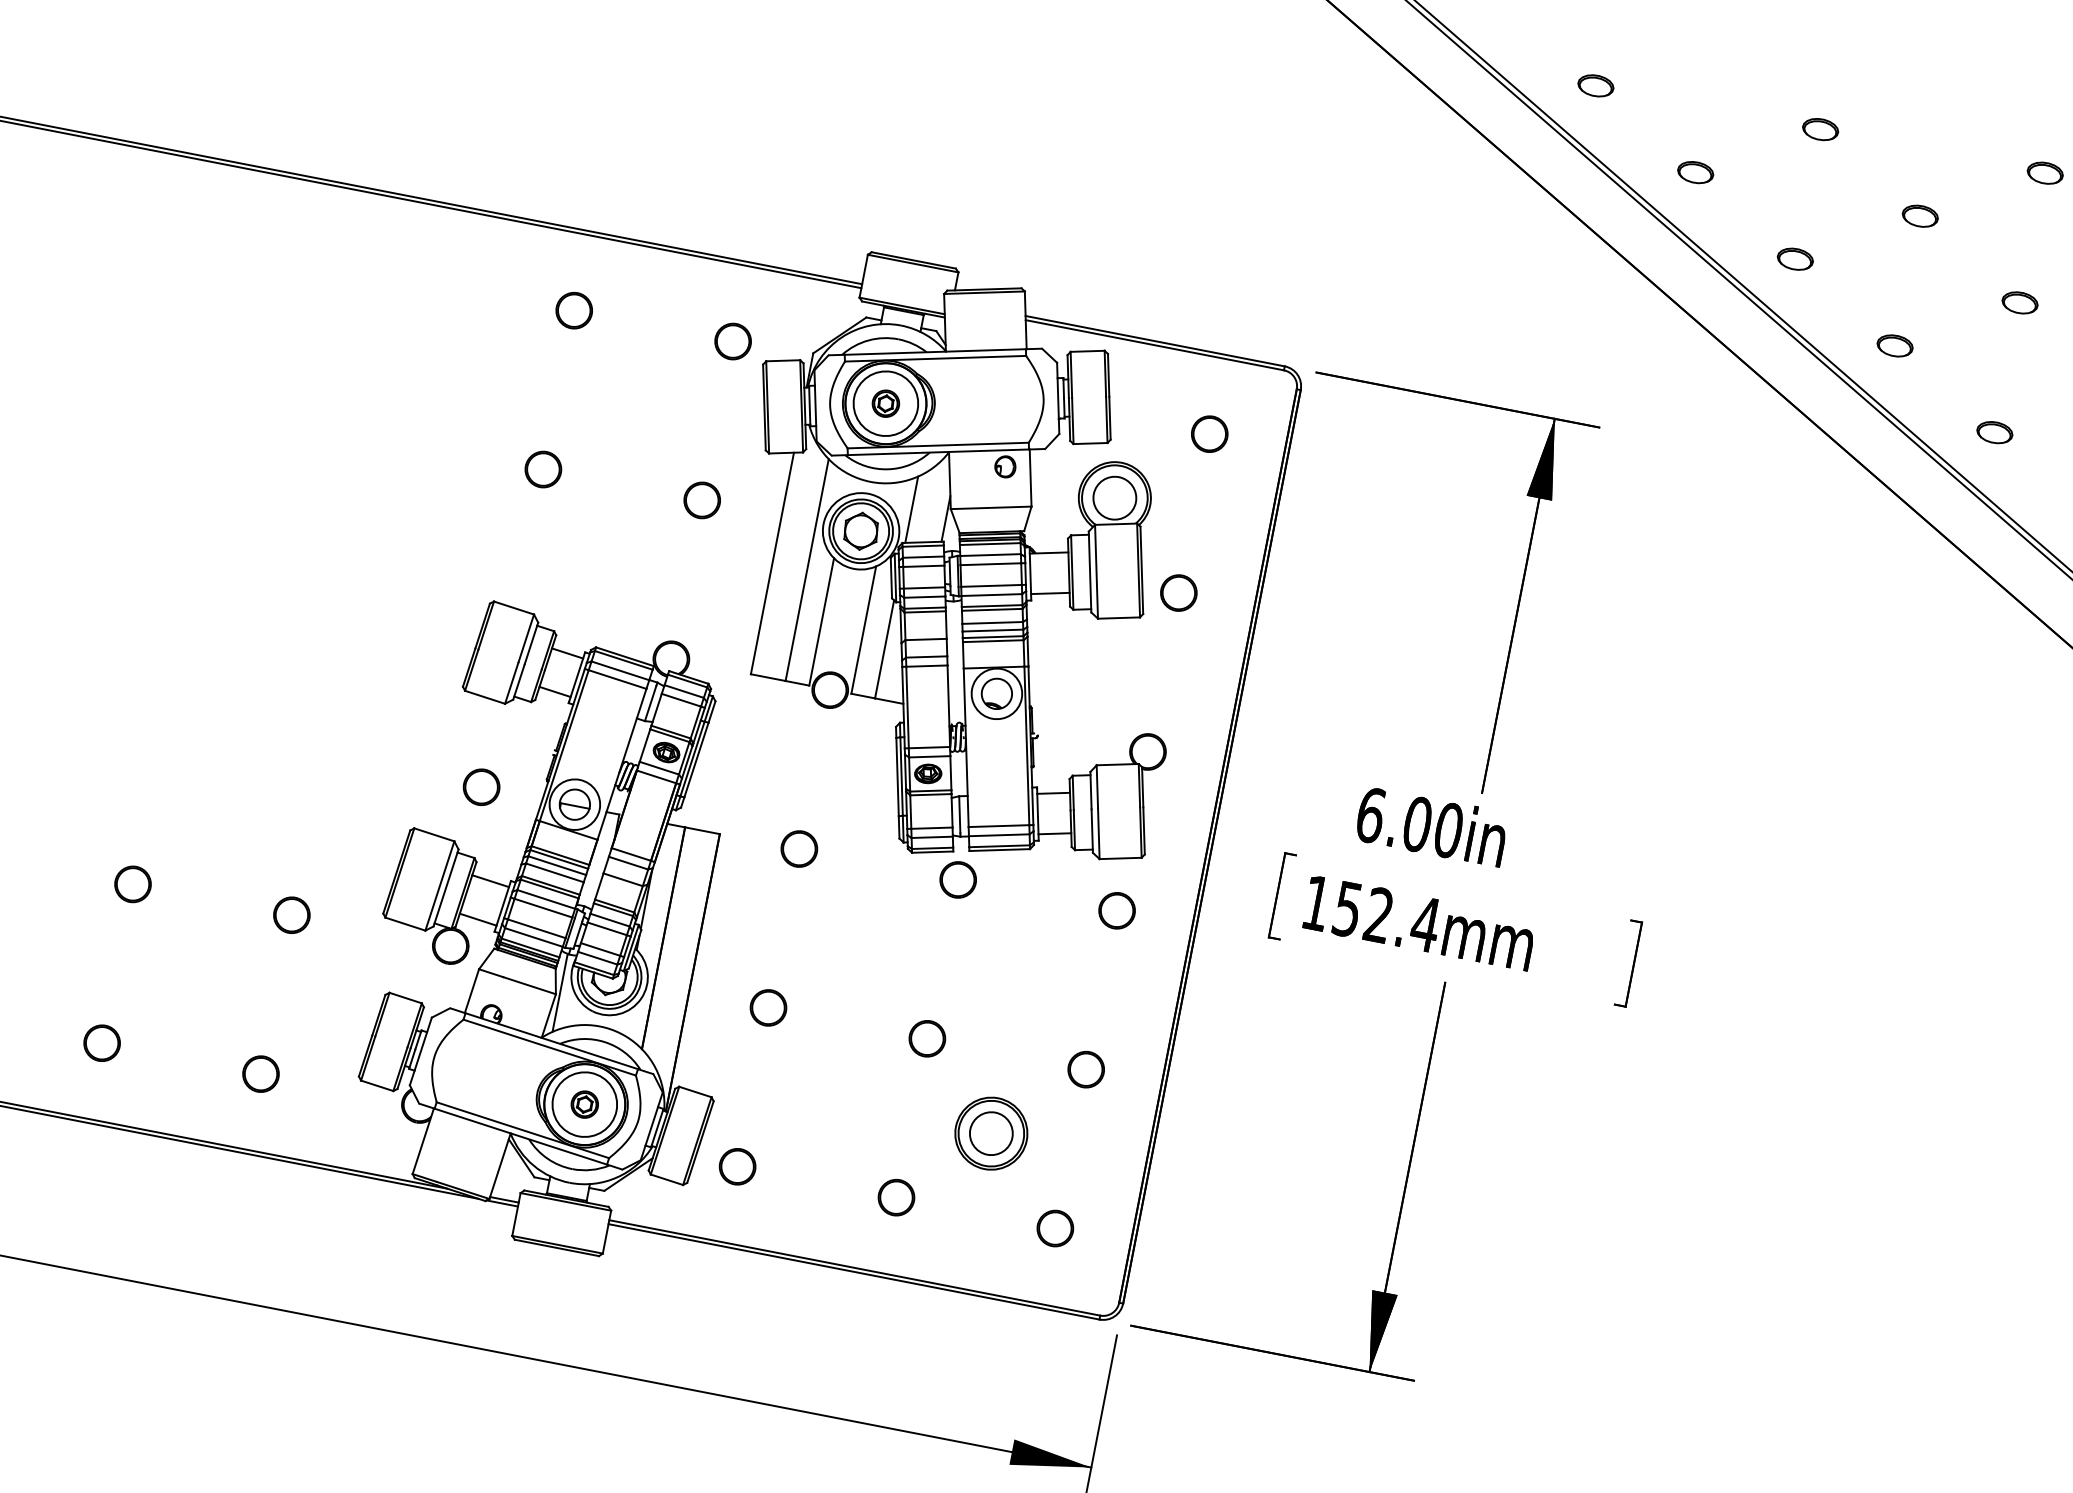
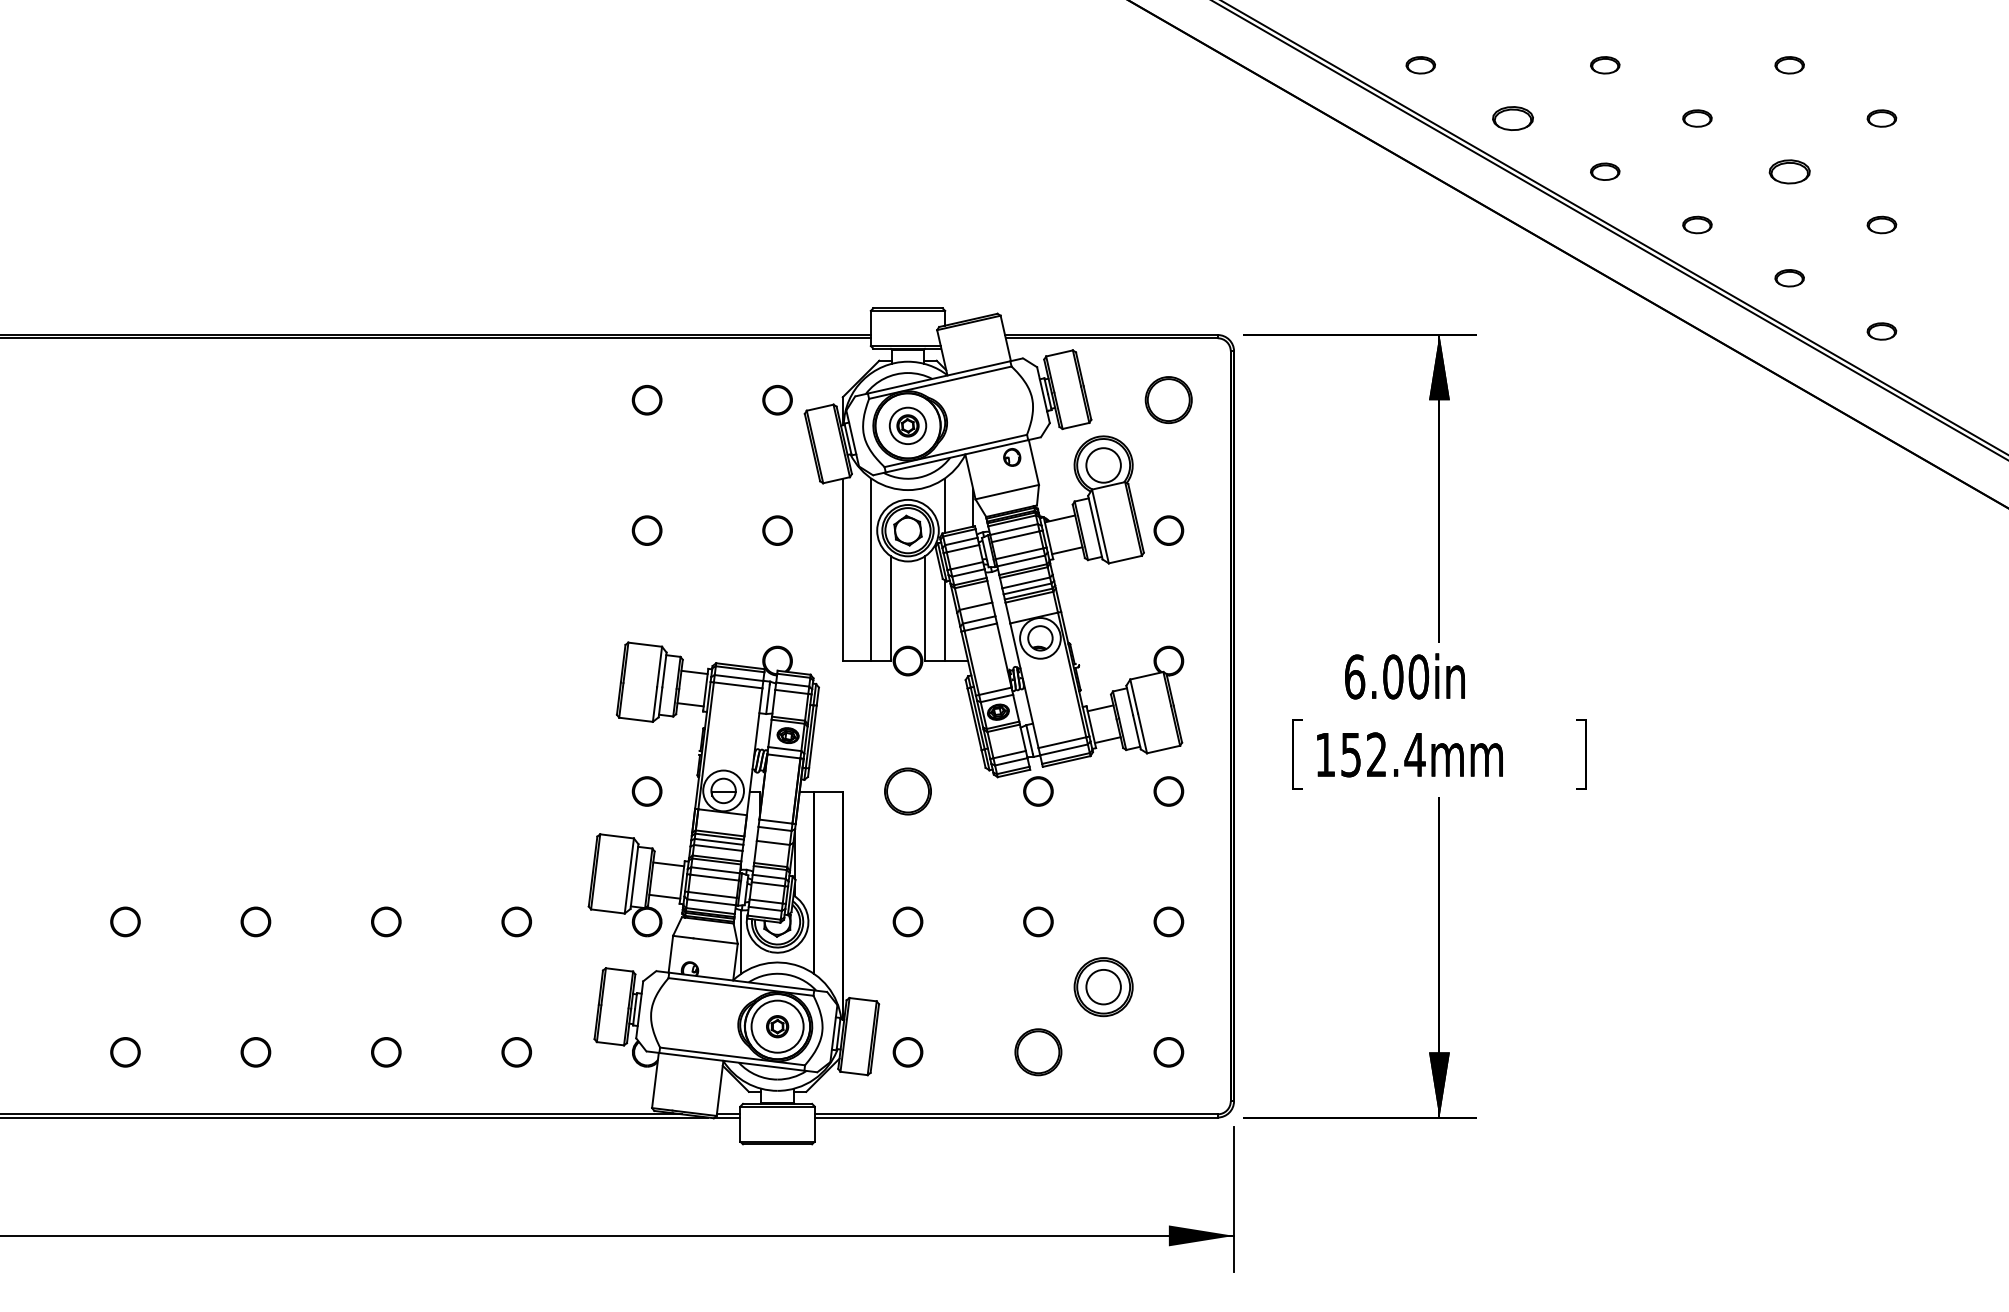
part: (1695, 172) -> (1512, 118), size x1.4
part: (2019, 302) -> (1789, 171), size x1.4
circle: (886, 403) -> (908, 425), size x0.7
part: (1209, 434) -> (1168, 400), size x1.6
part: (798, 848) -> (907, 791), size x1.6
circle: (896, 1197) -> (1038, 1052), size x1.6

